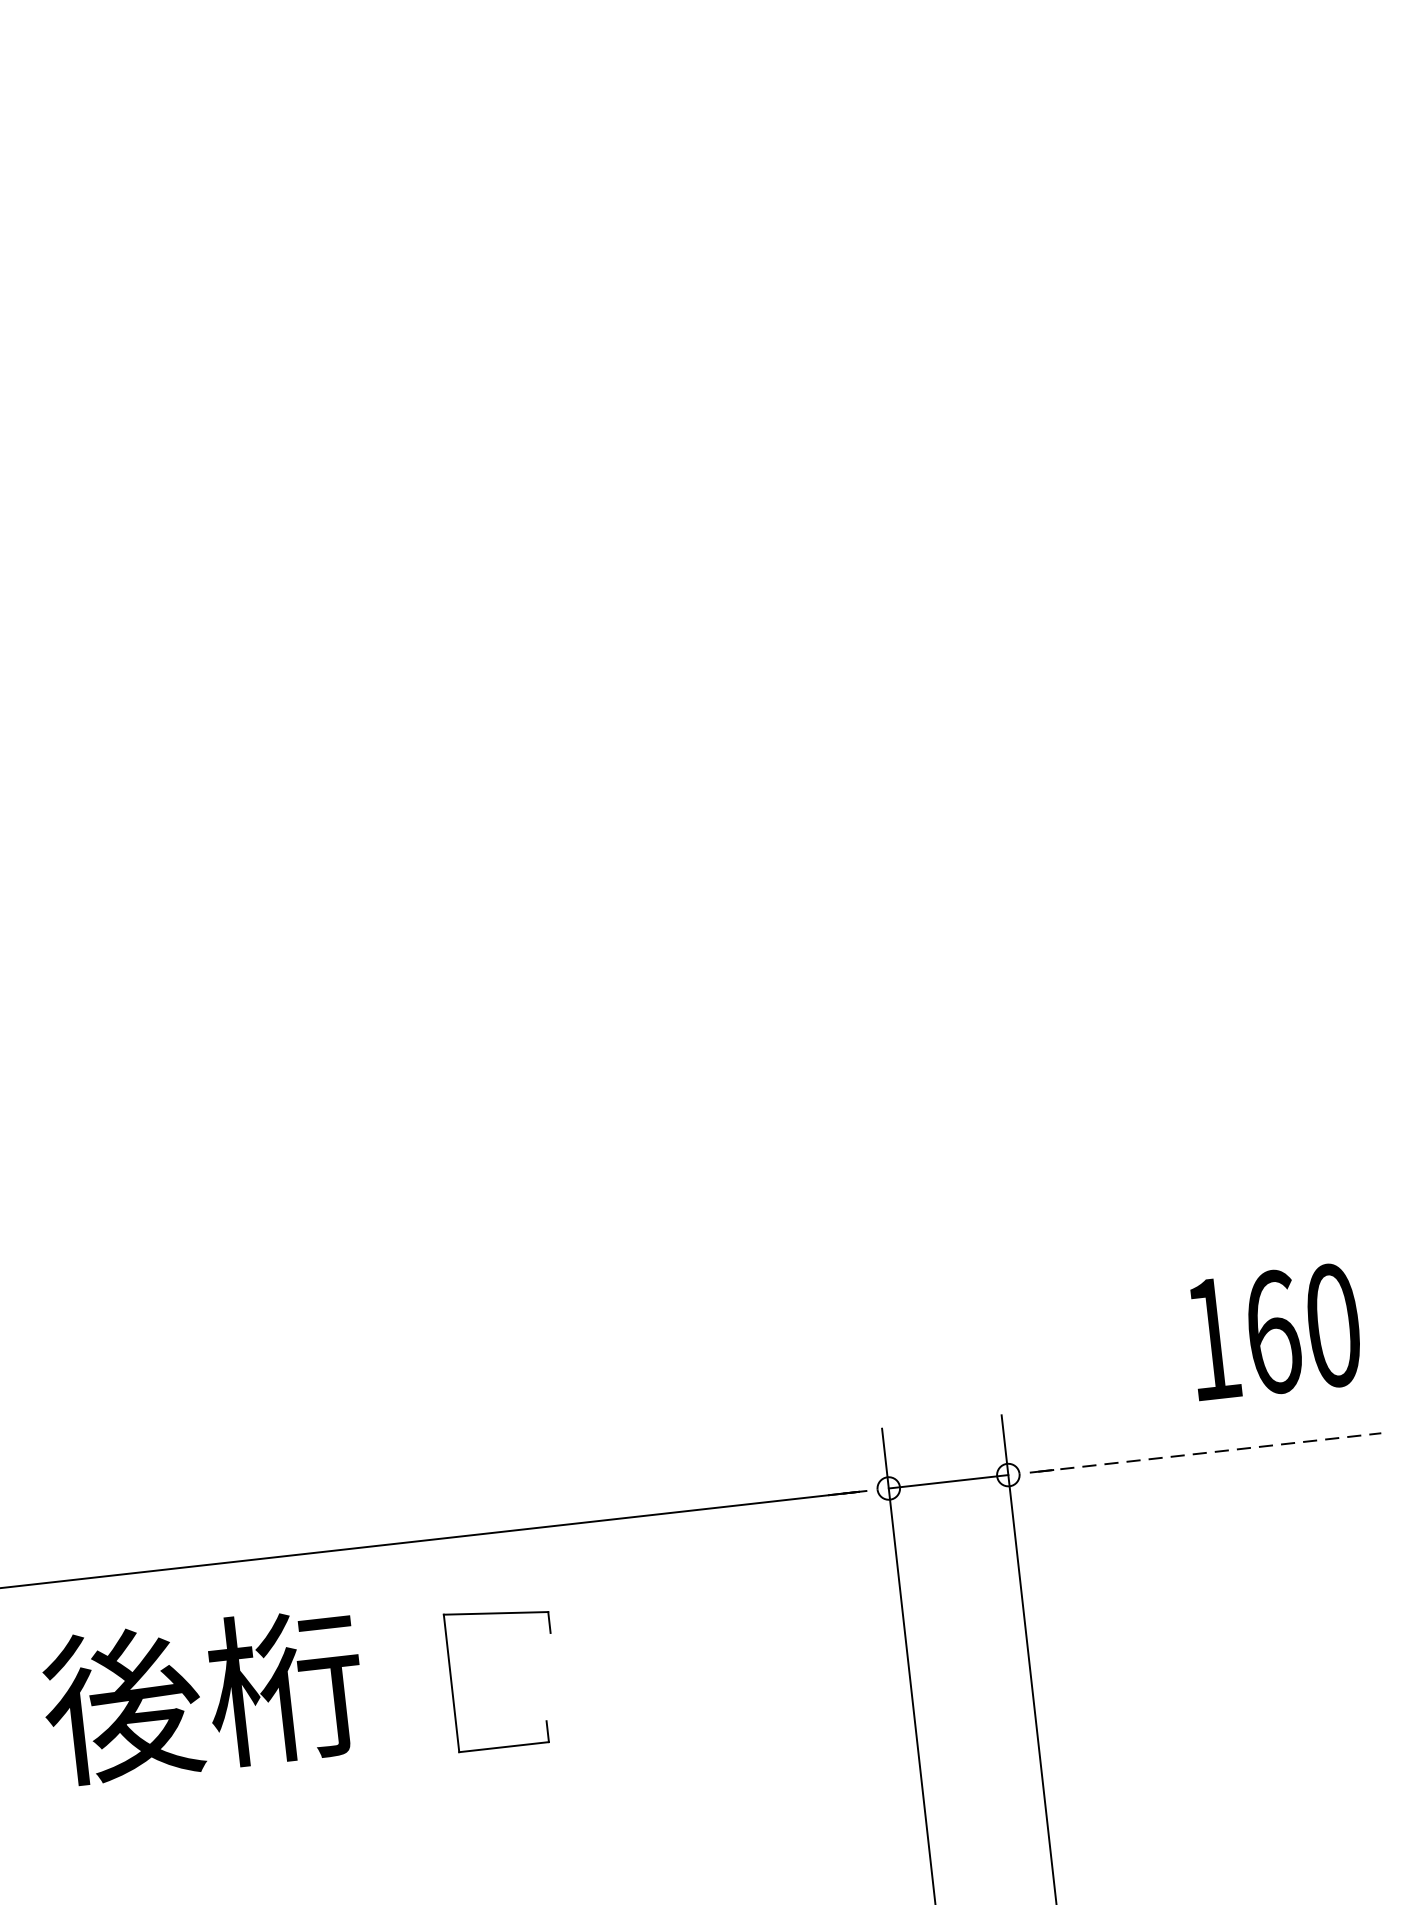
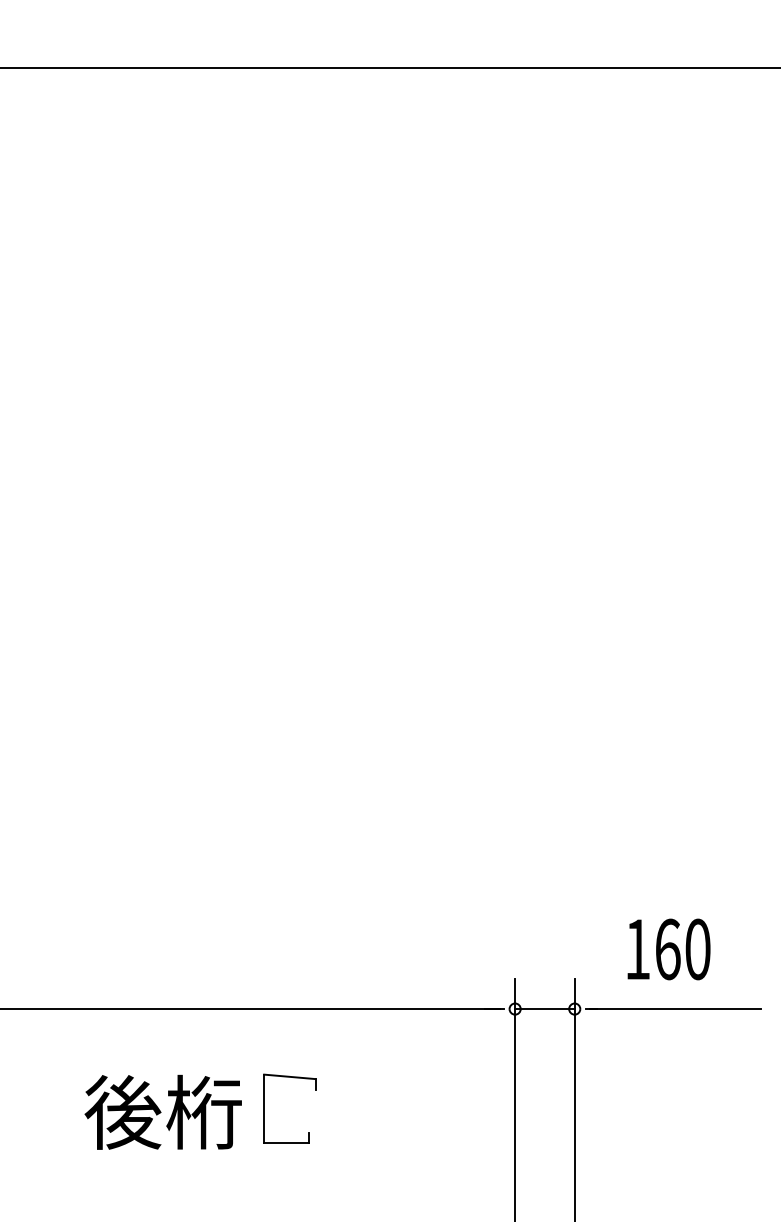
text: (1274, 1332) -> (668, 949), moved
line: (1210, 1453) -> (675, 1009), dashed -> solid
part: (452, 1682) -> (264, 1108), moved
text: (201, 1694) -> (162, 1111), moved

